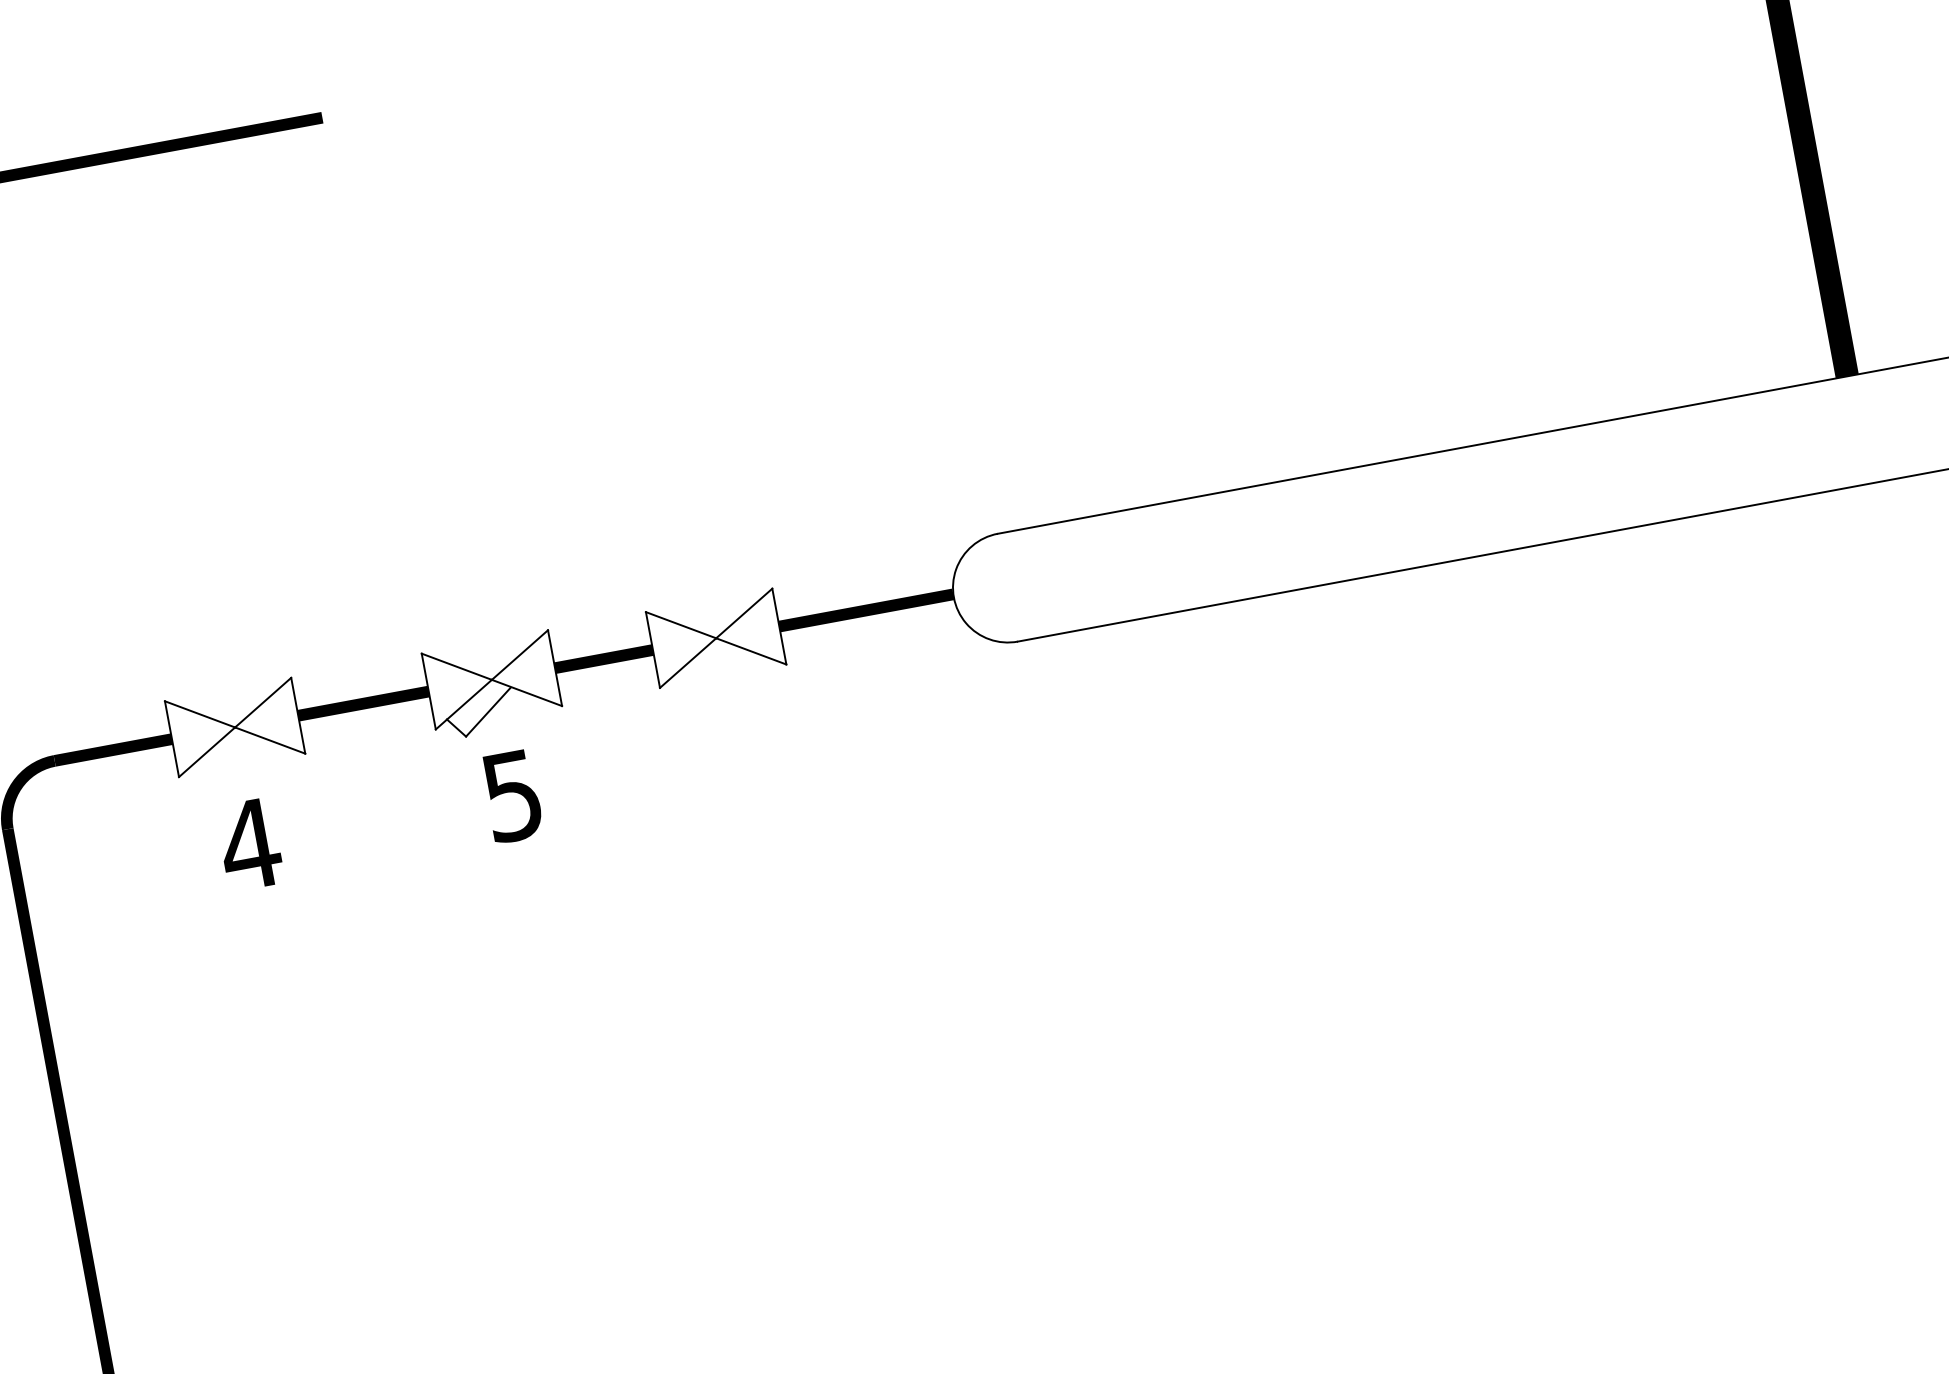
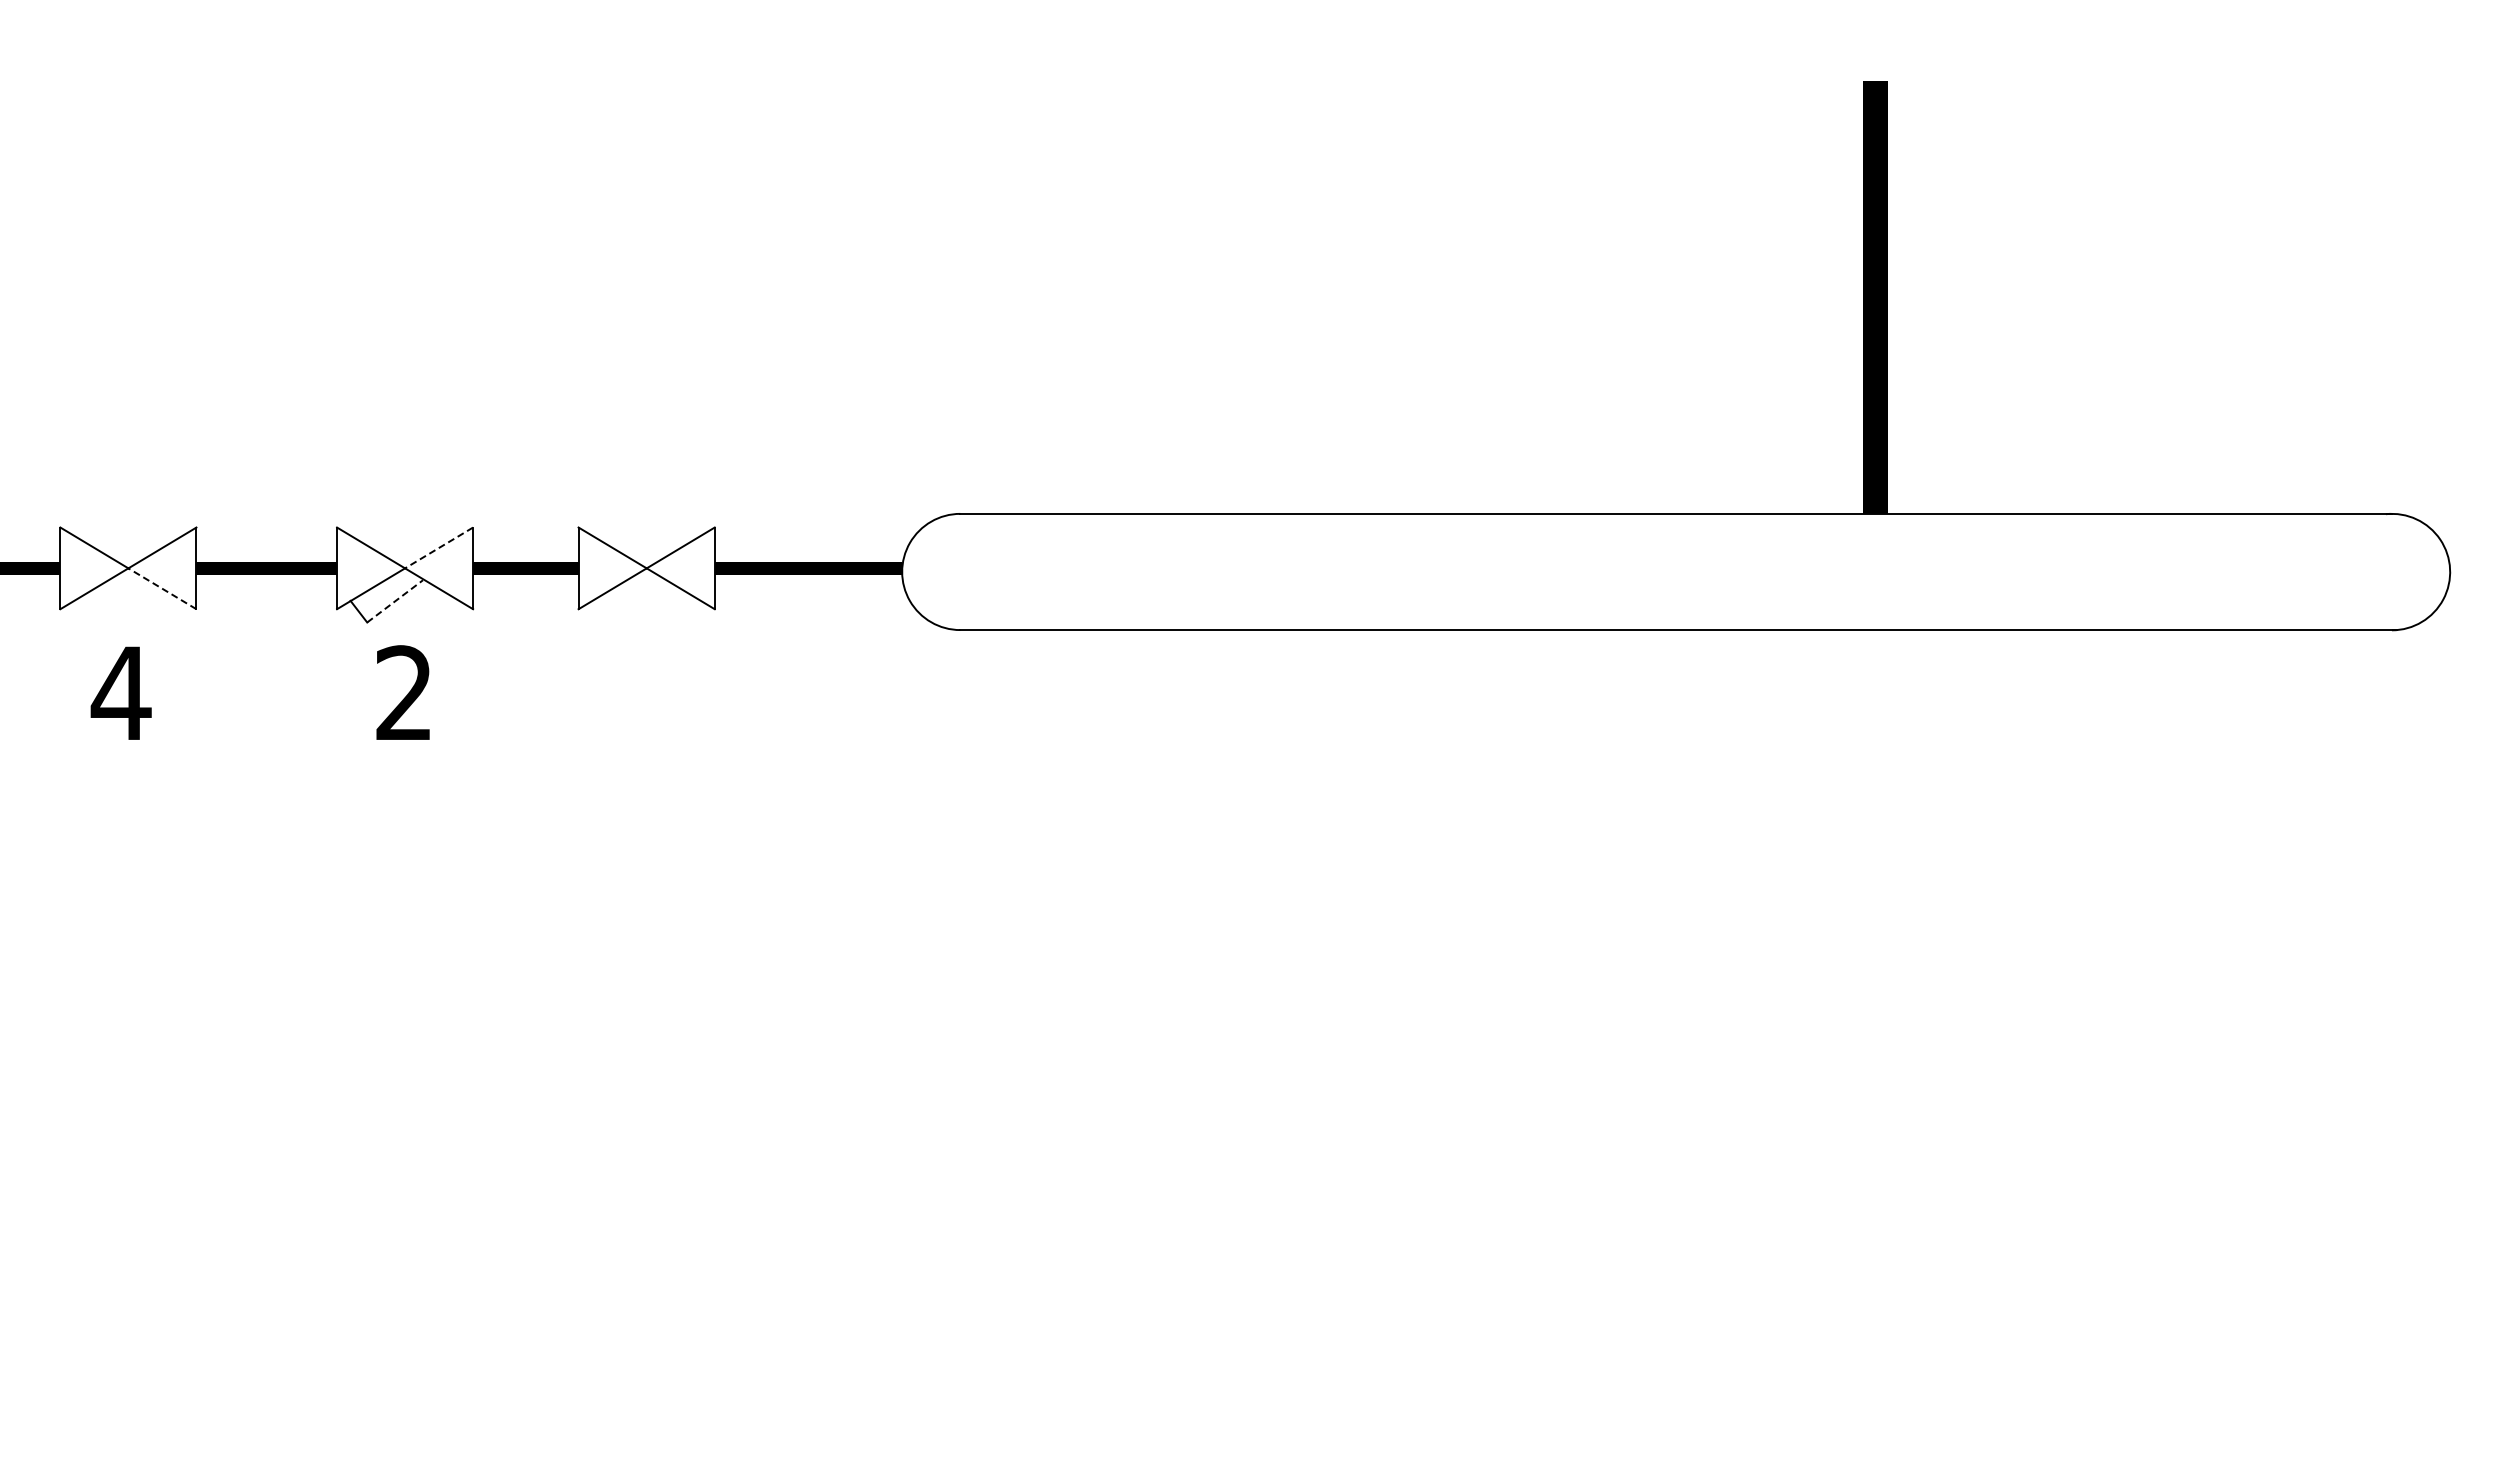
line: (520, 654) -> (439, 547), solid -> dashed
line: (488, 712) -> (395, 601), solid -> dashed
line: (270, 740) -> (162, 588), solid -> dashed
text: (511, 796) -> (403, 693), 5 -> 2

